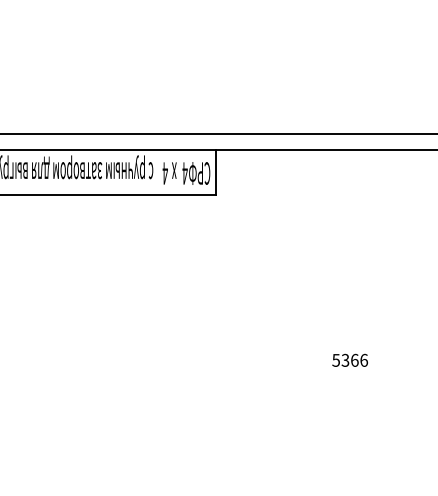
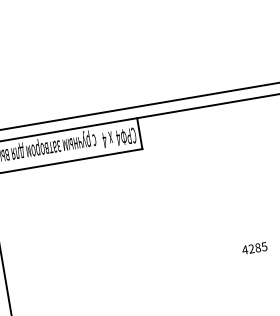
text: (349, 359) -> (254, 247), 5366 -> 4285

